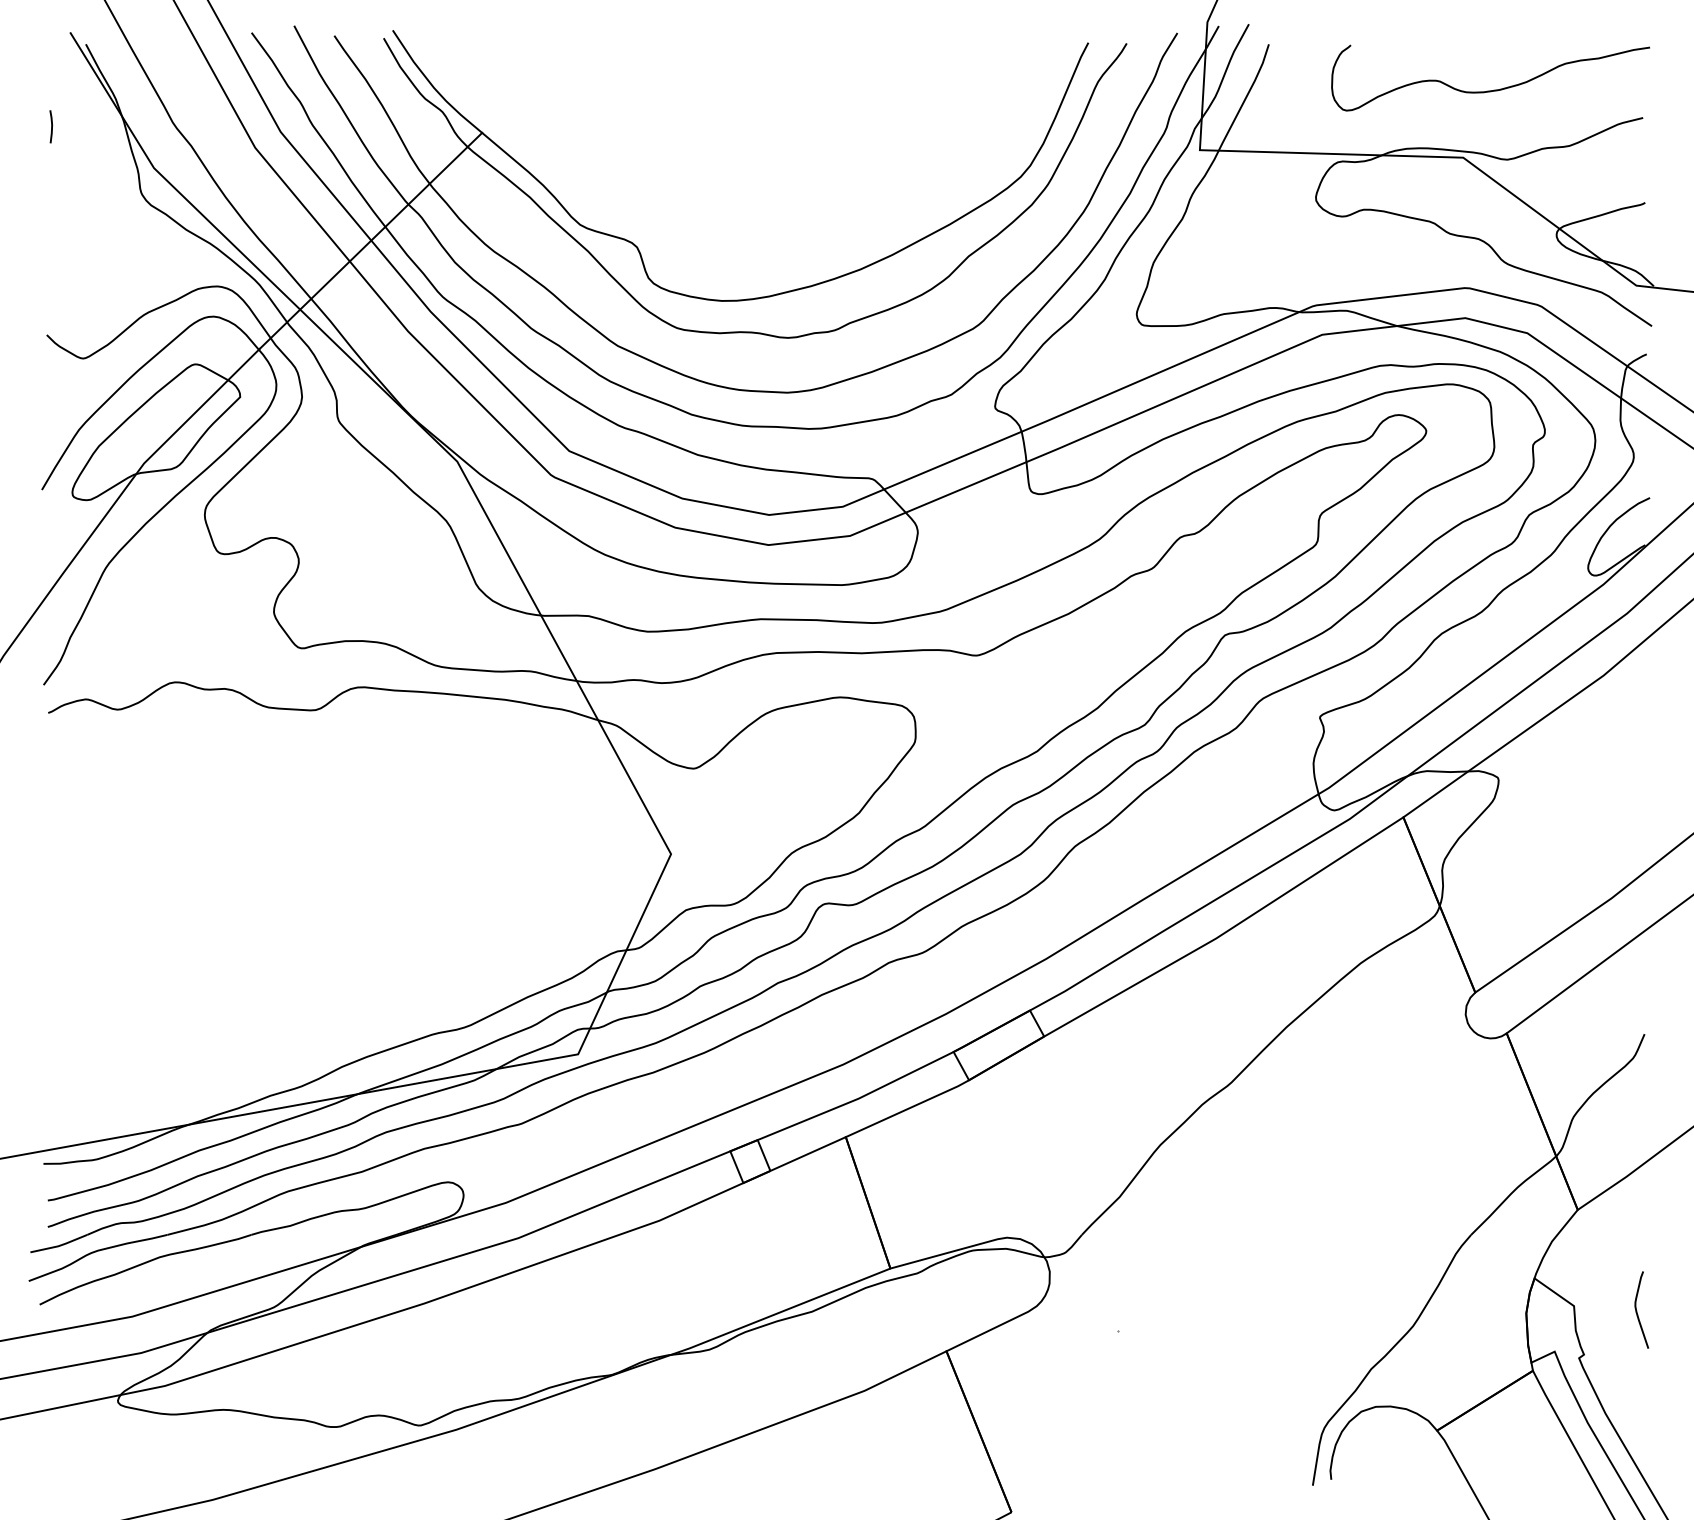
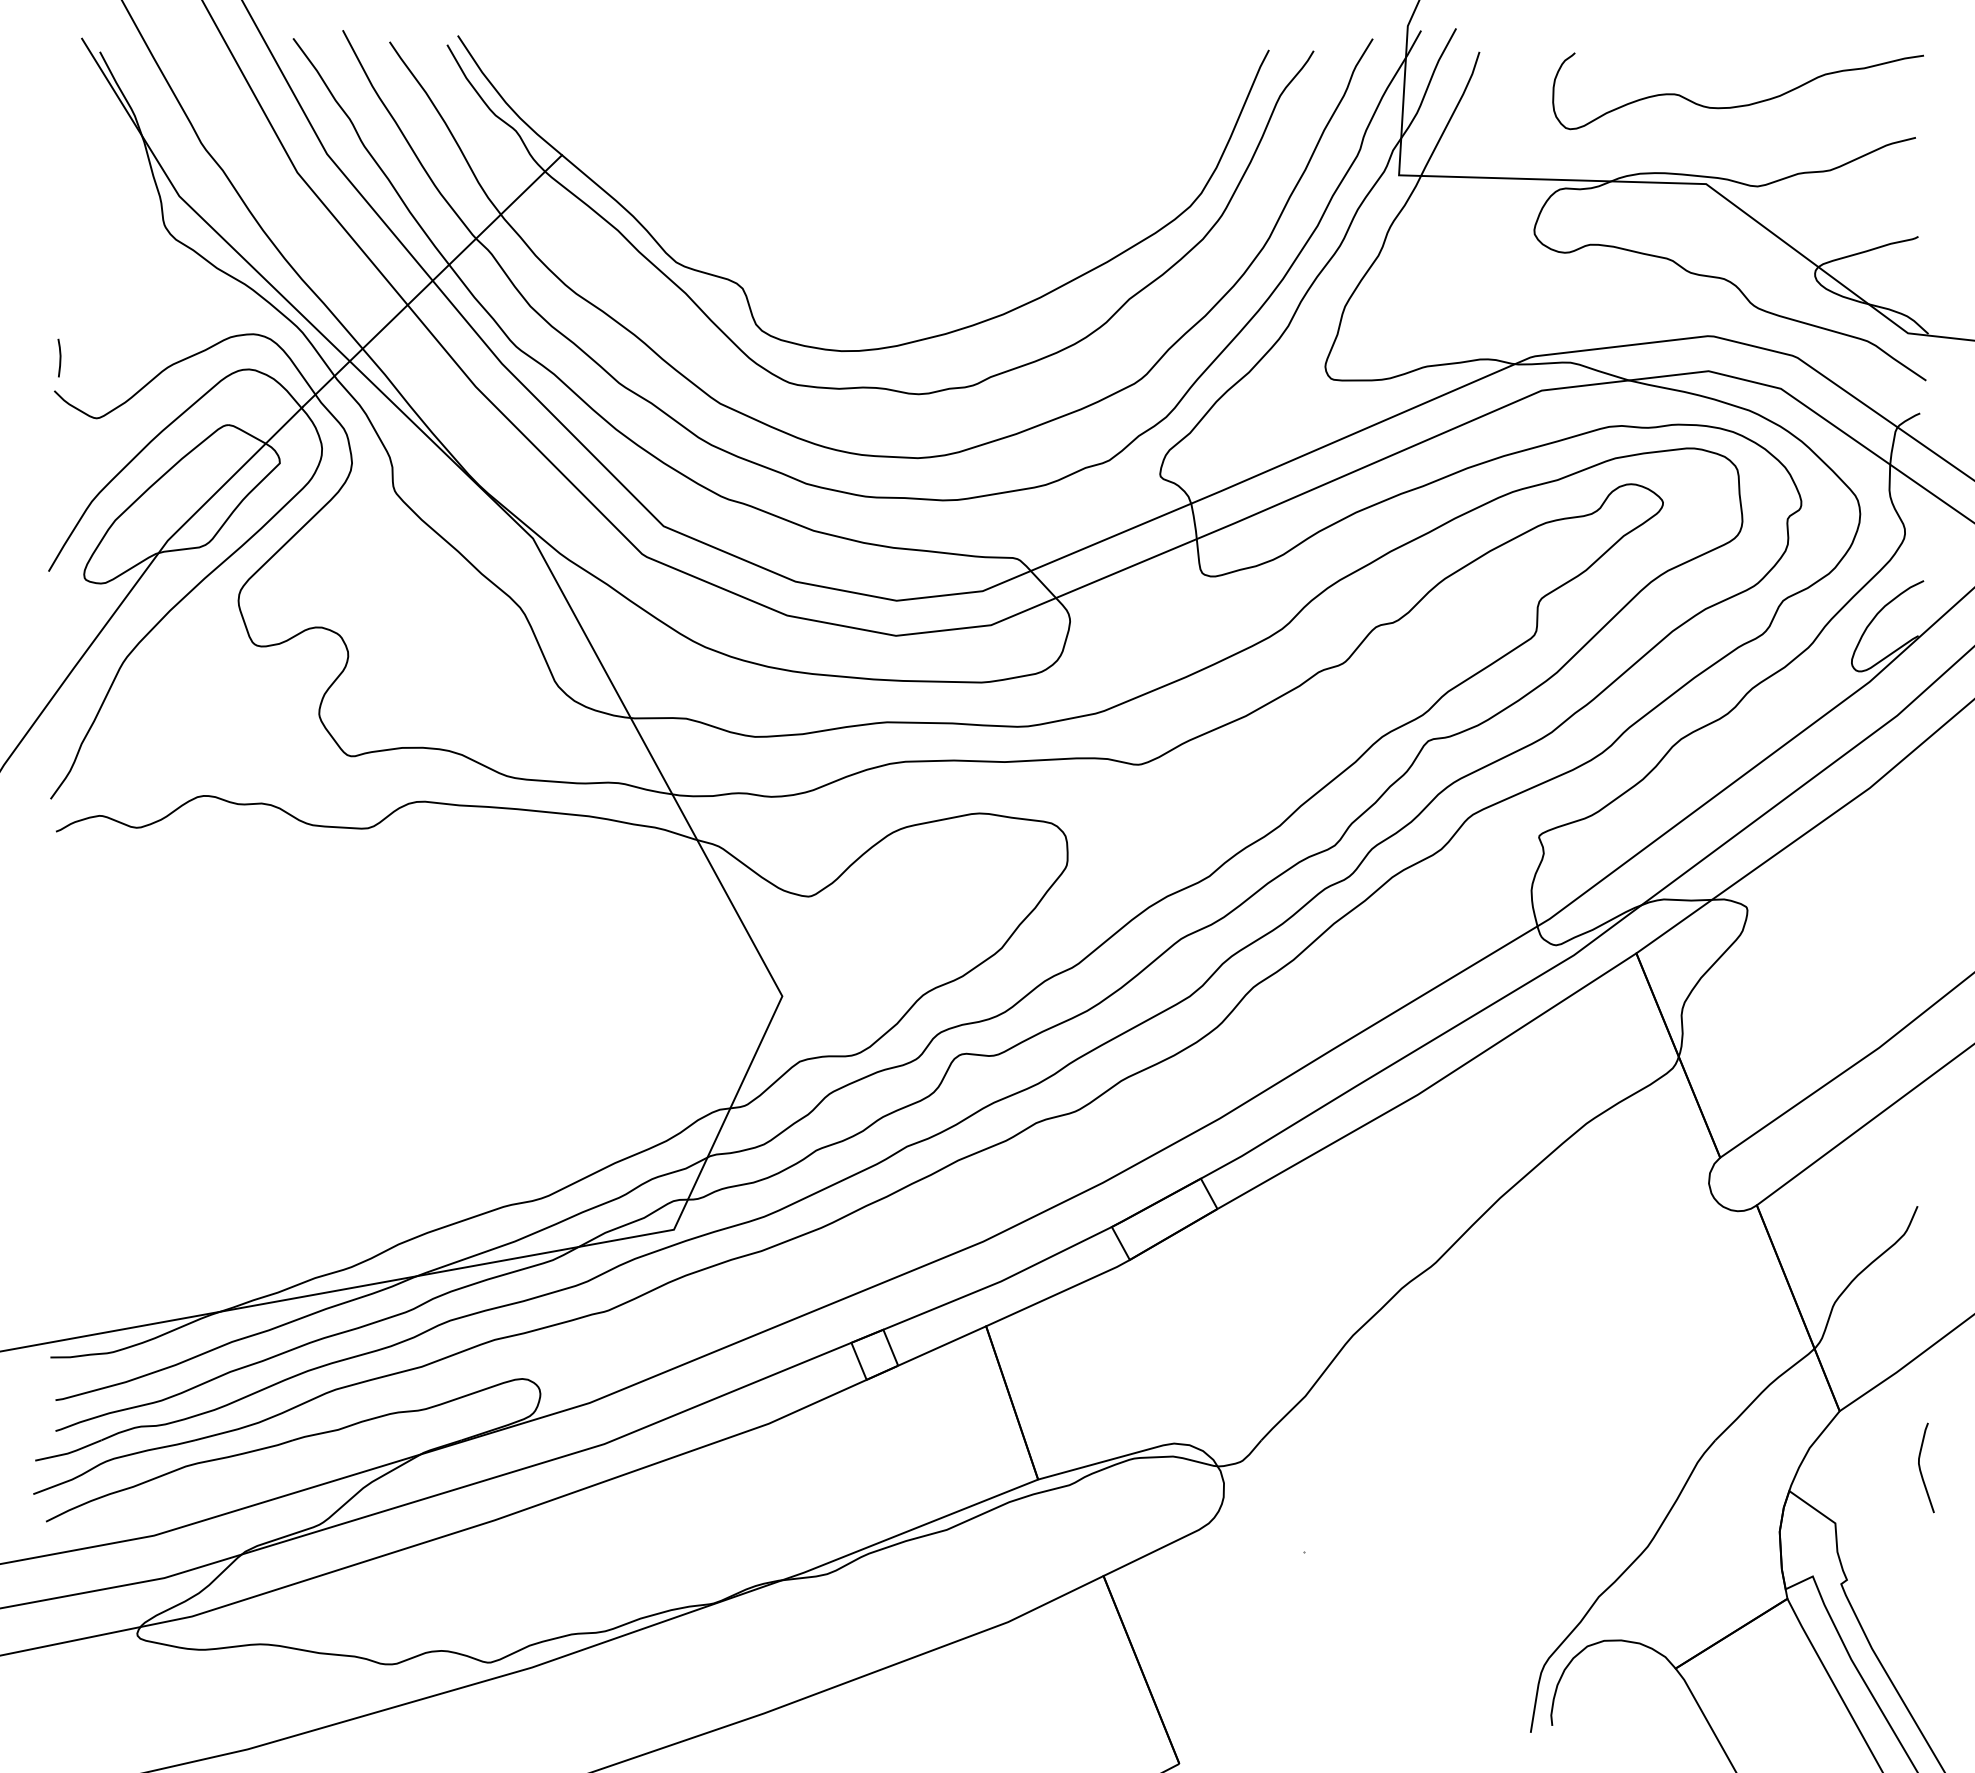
line: (51, 126) -> (59, 357), moved
curve: (1637, 1312) -> (1921, 1470), moved

